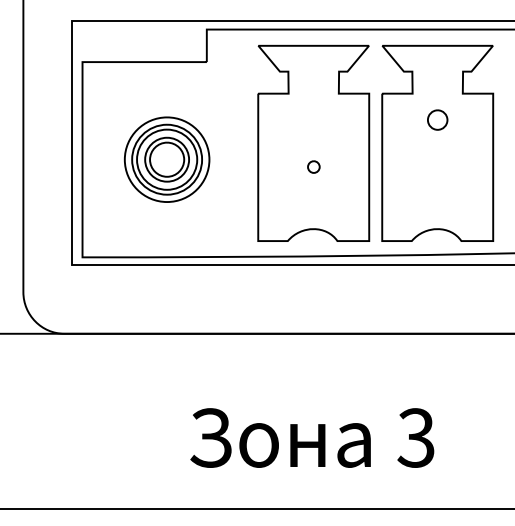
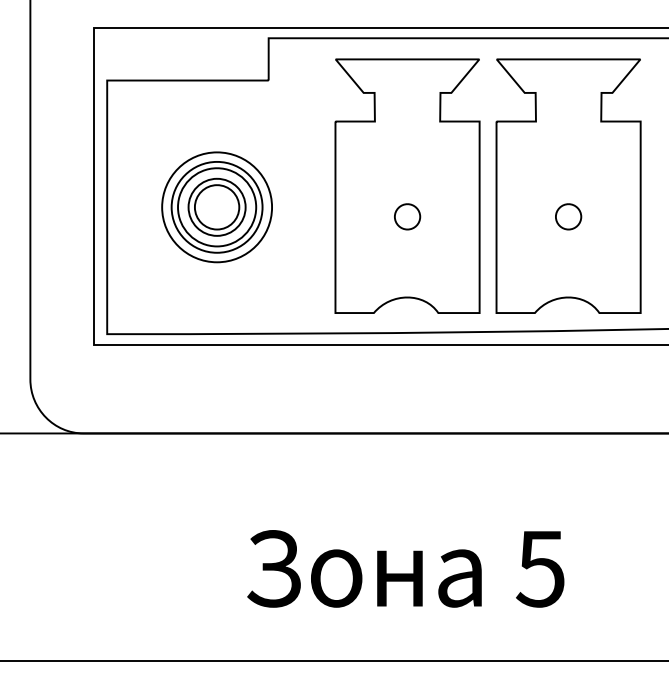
part: (437, 119) -> (568, 216), moved
part: (313, 166) -> (407, 216), size x1.67
text: (416, 437) -> (540, 568), 3 -> 5

